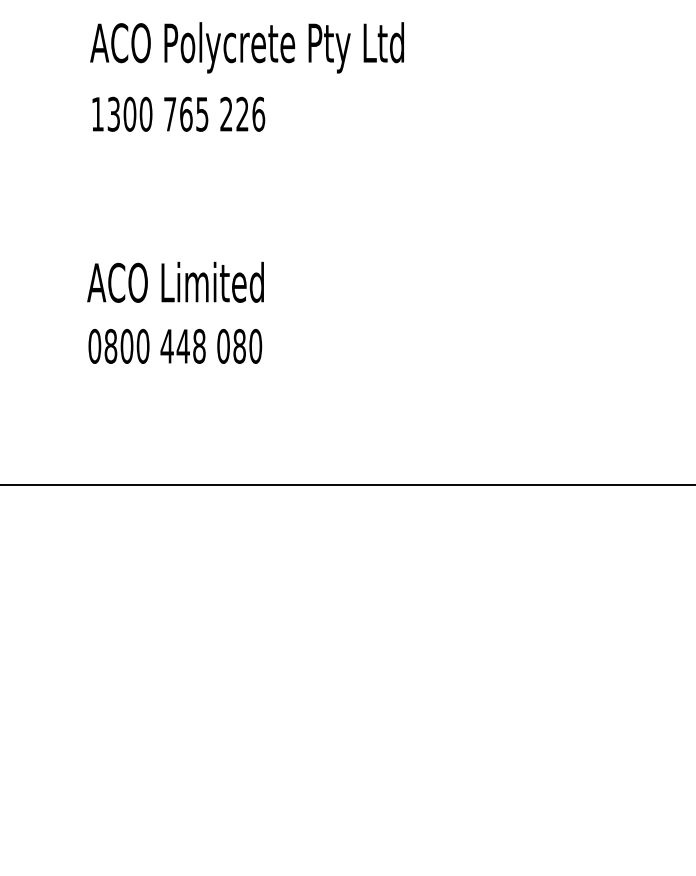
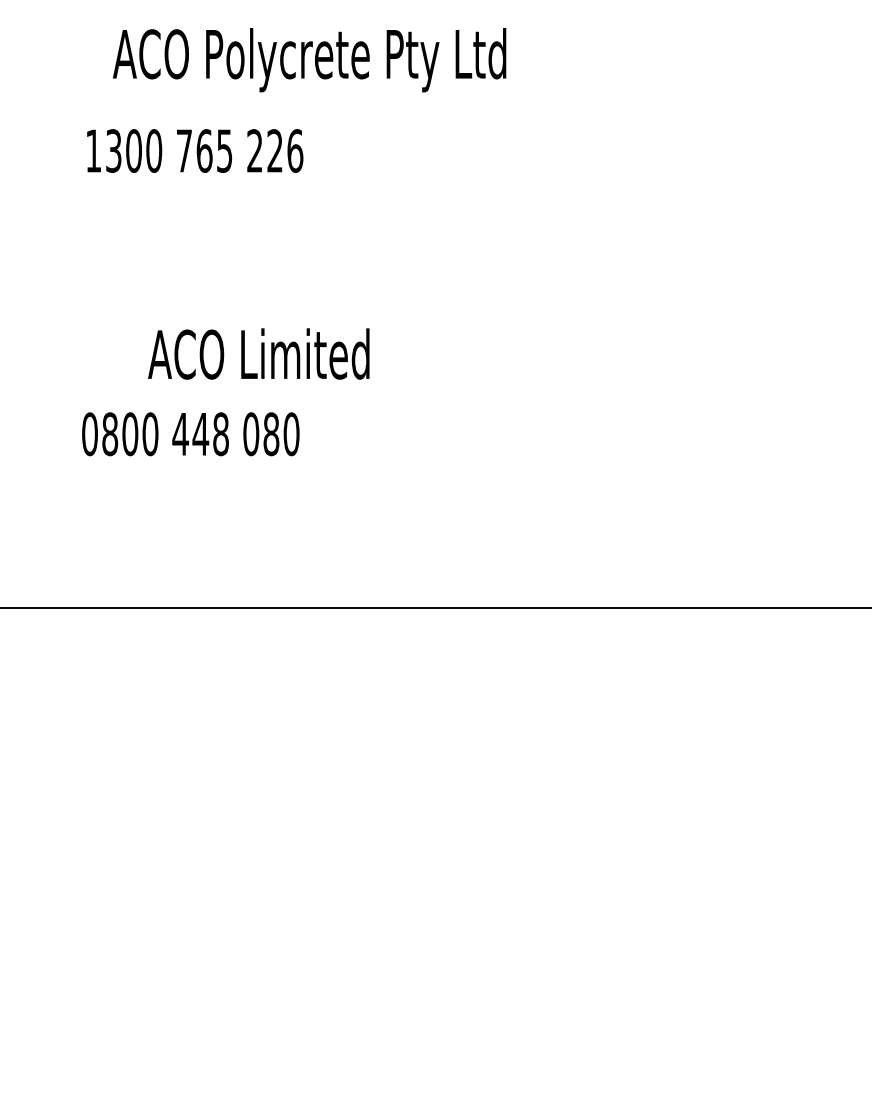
text: (178, 113) -> (194, 149), moved
text: (175, 281) -> (258, 352), moved
text: (175, 346) -> (191, 434), moved

